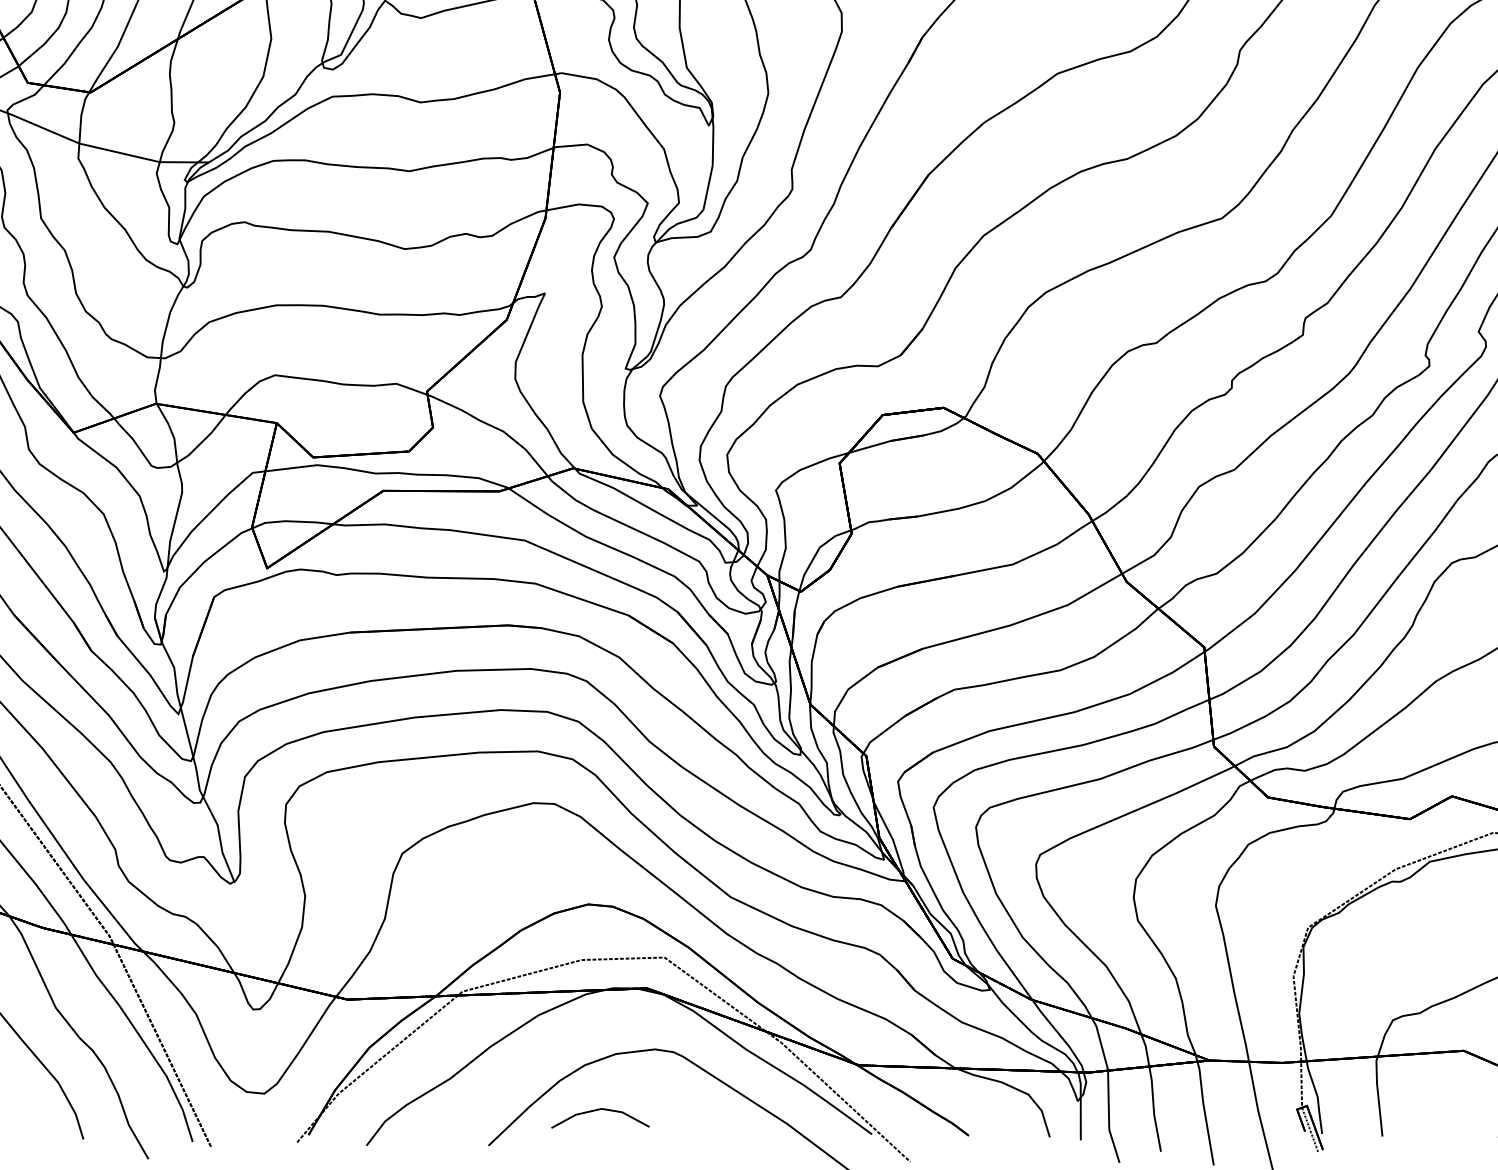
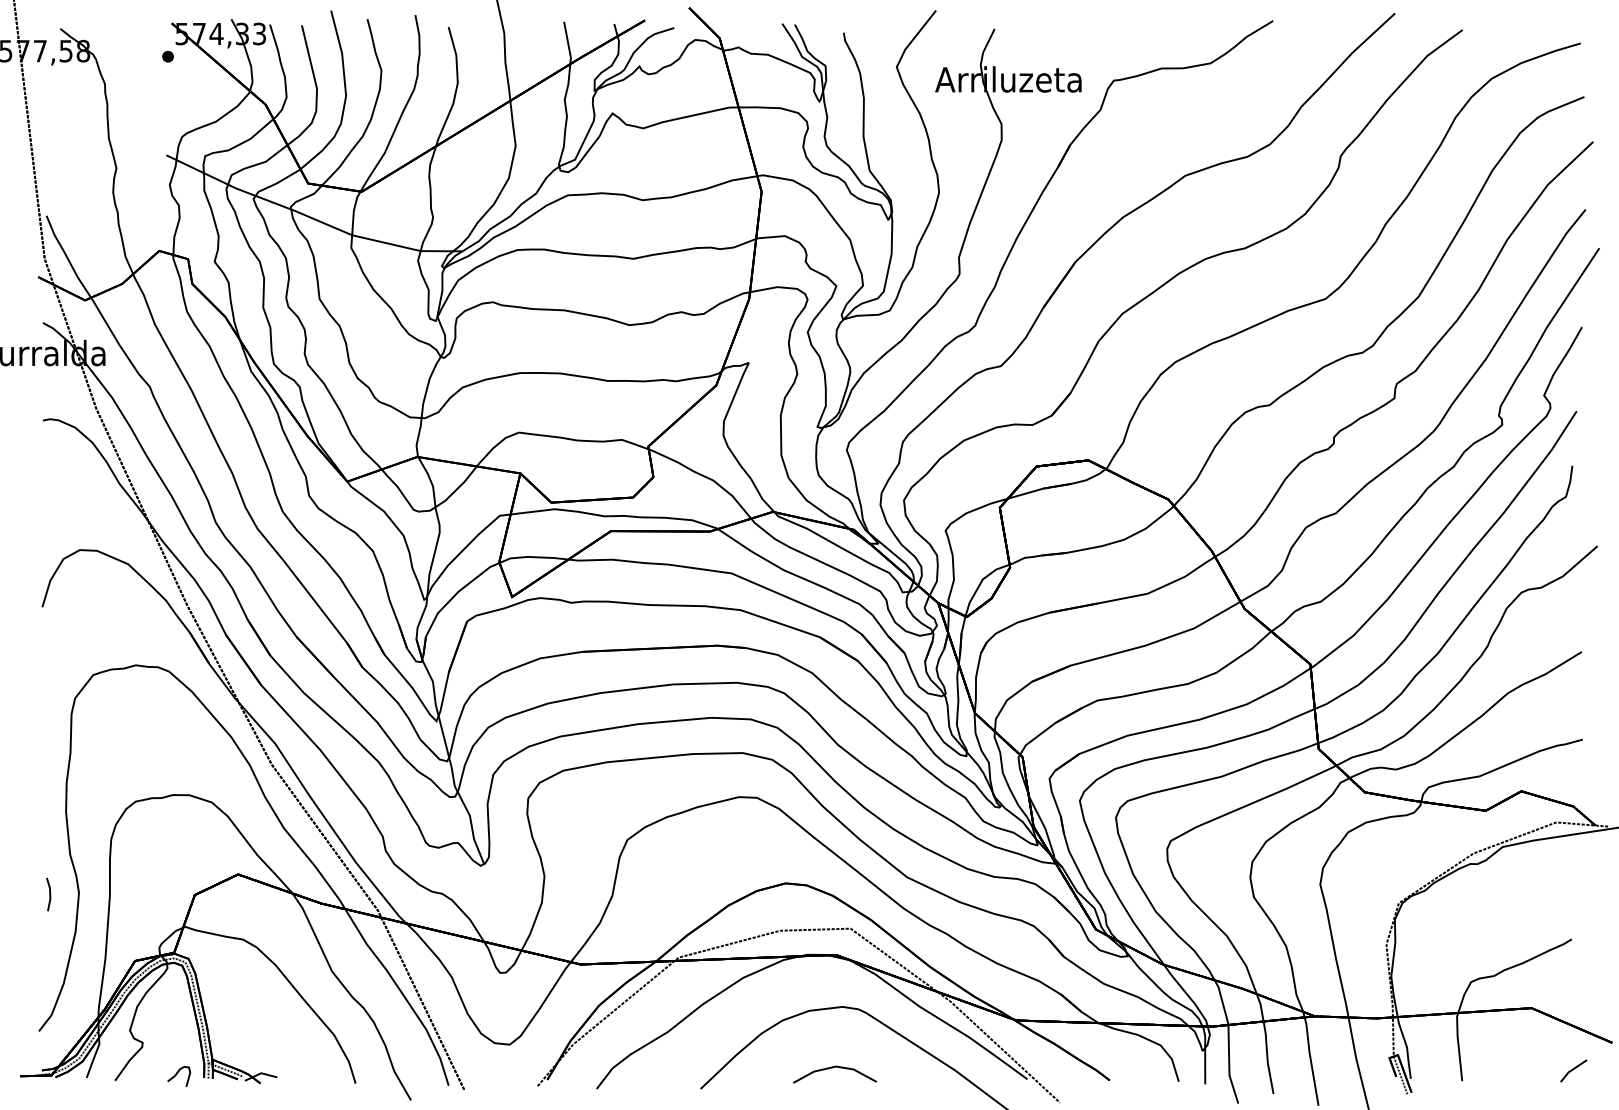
line: (598, 1111) -> (833, 1068), moved

